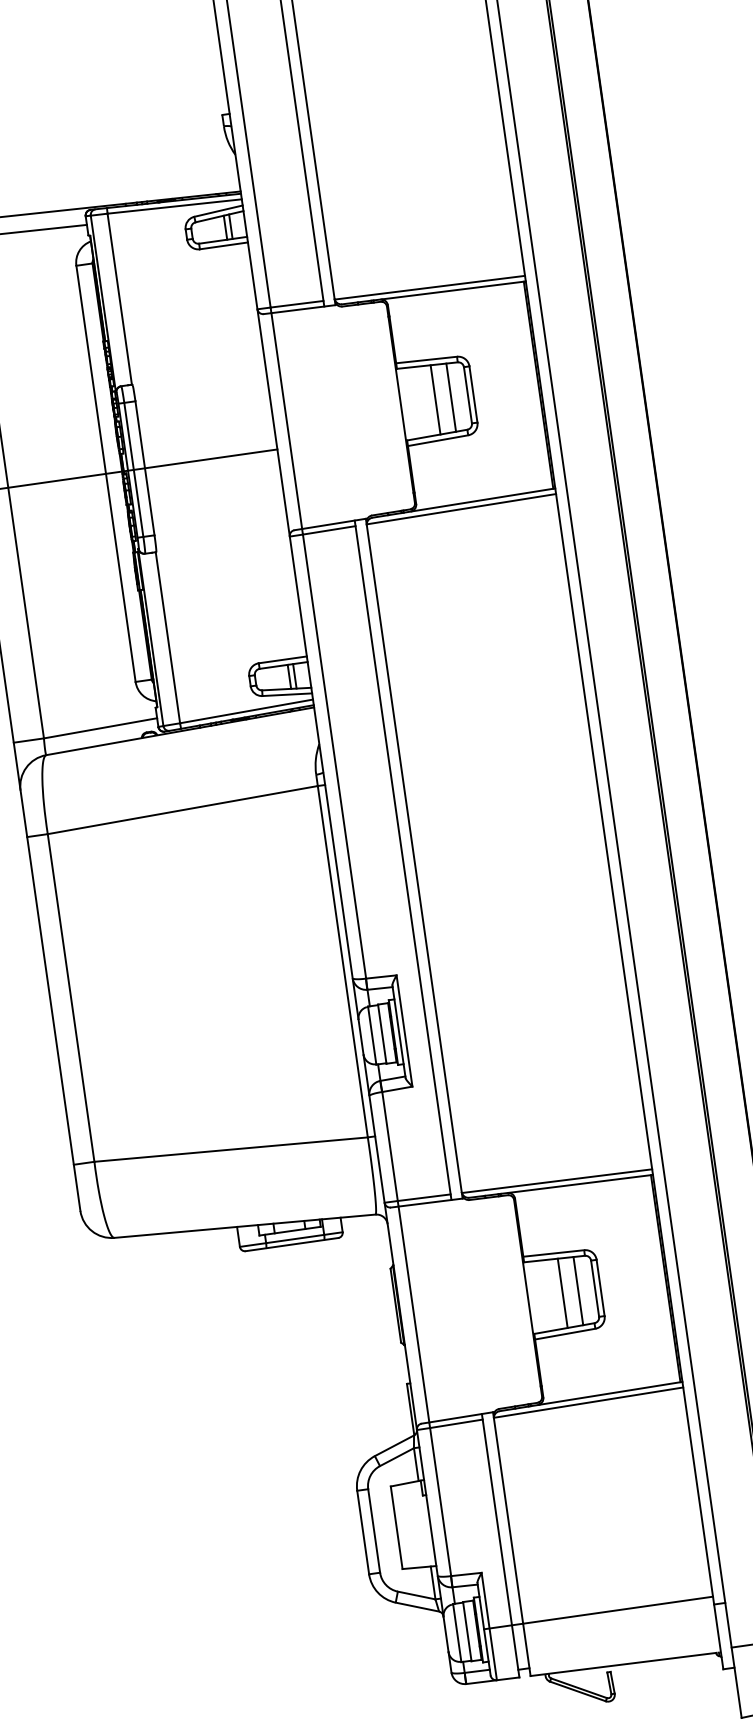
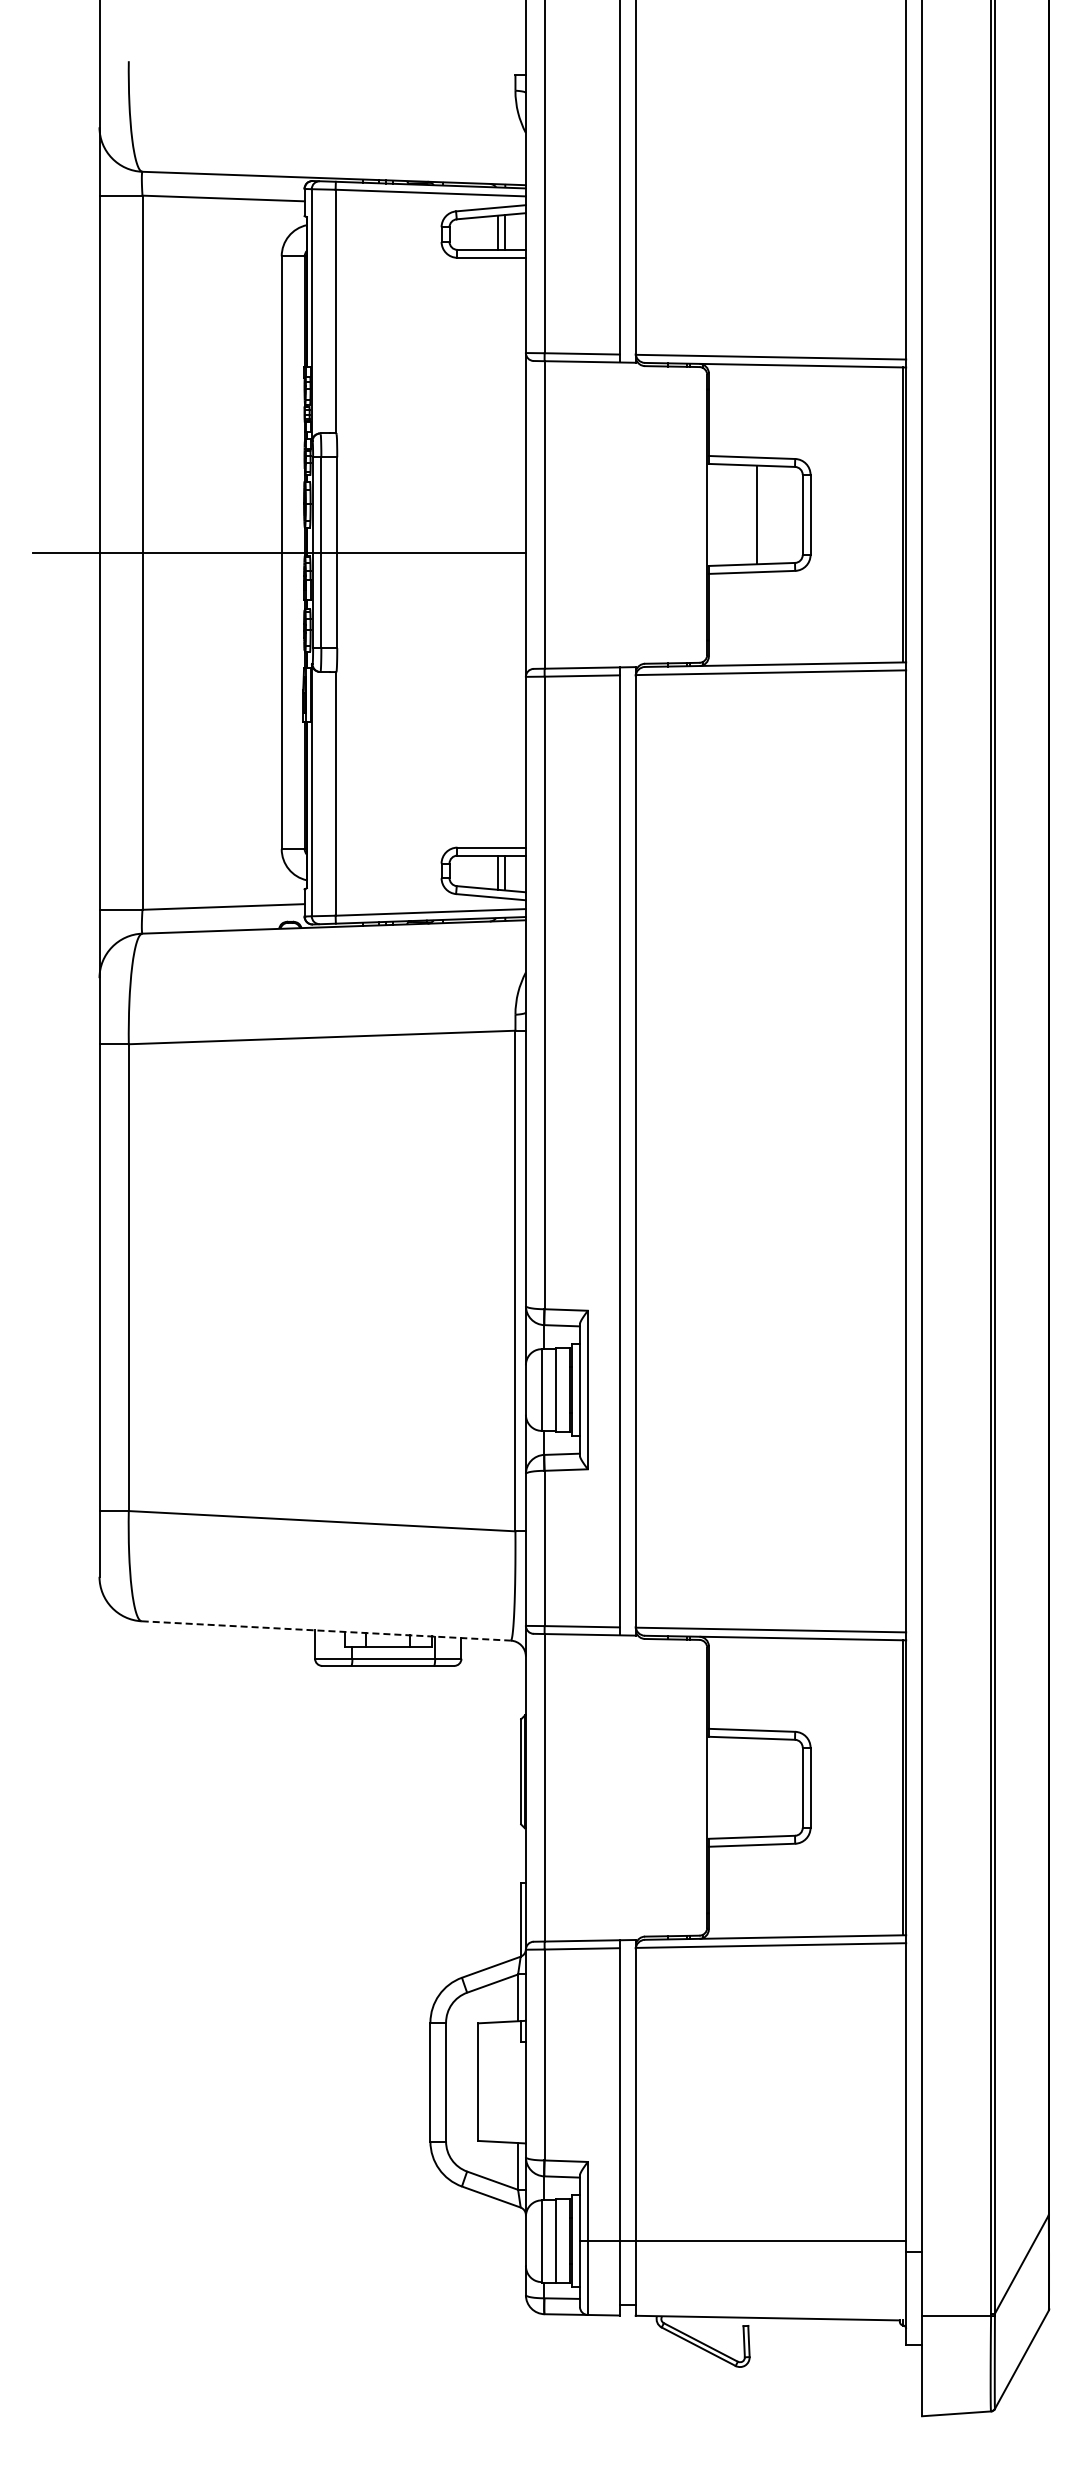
line: (450, 397) -> (778, 514), removed
line: (245, 1225) -> (326, 1630), solid -> dashed
line: (578, 1290) -> (778, 1787), removed
line: (562, 1293) -> (756, 1787), removed

